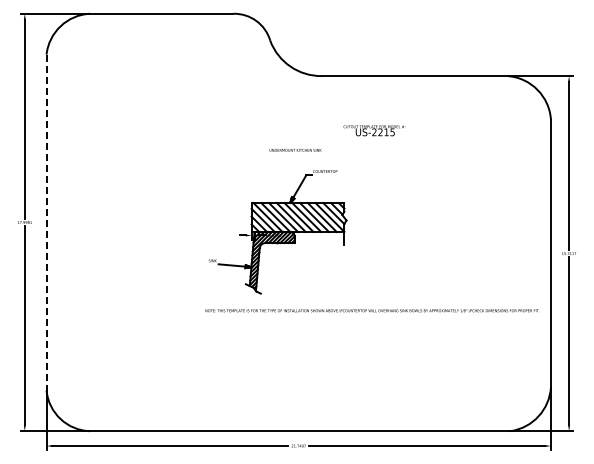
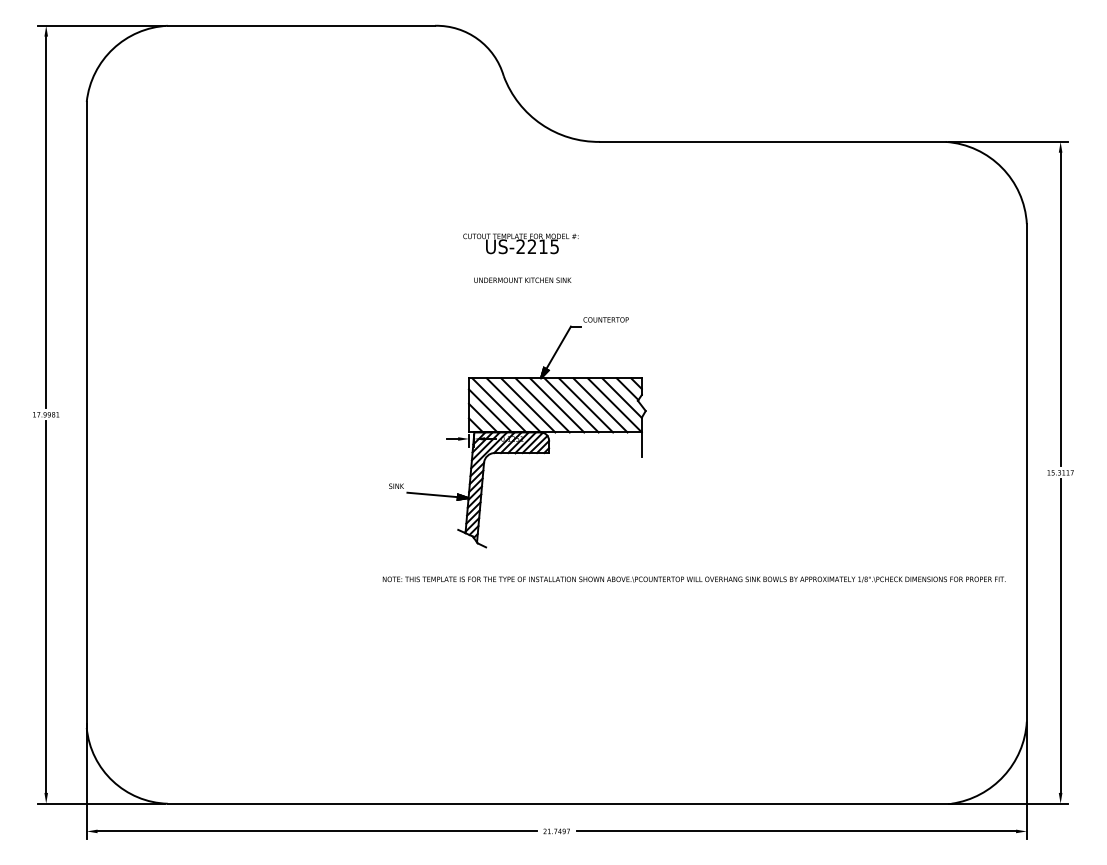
text: (374, 130) -> (520, 243), moved
text: (295, 150) -> (522, 280), moved
line: (46, 222) -> (86, 414), dashed -> solid

